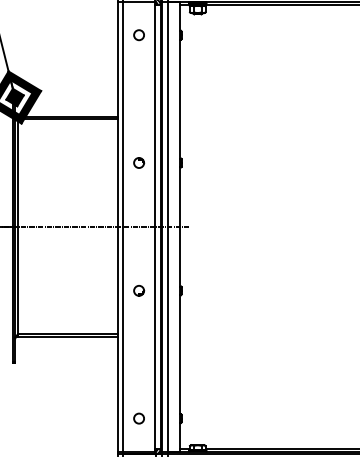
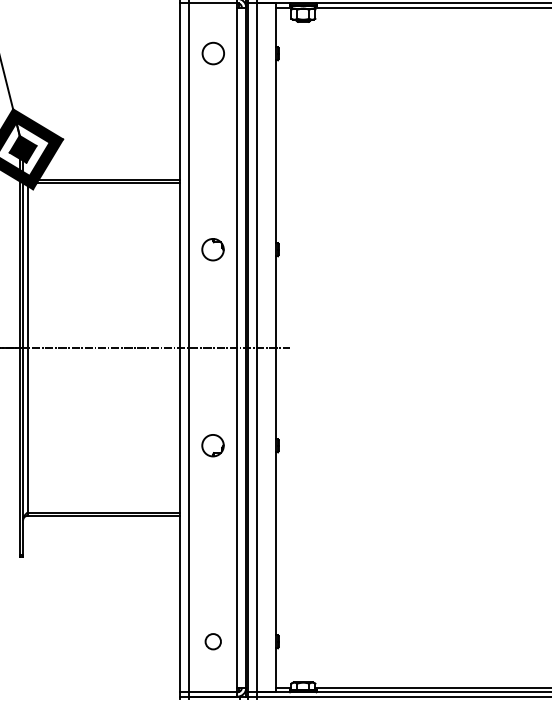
circle: (138, 35) -> (212, 54), size x1.4
part: (139, 162) -> (213, 248), size x1.4
part: (139, 290) -> (213, 445), size x1.4

